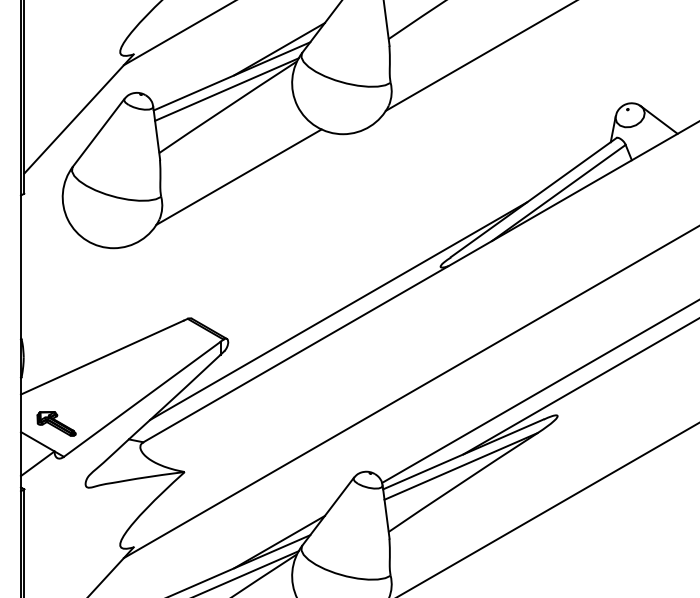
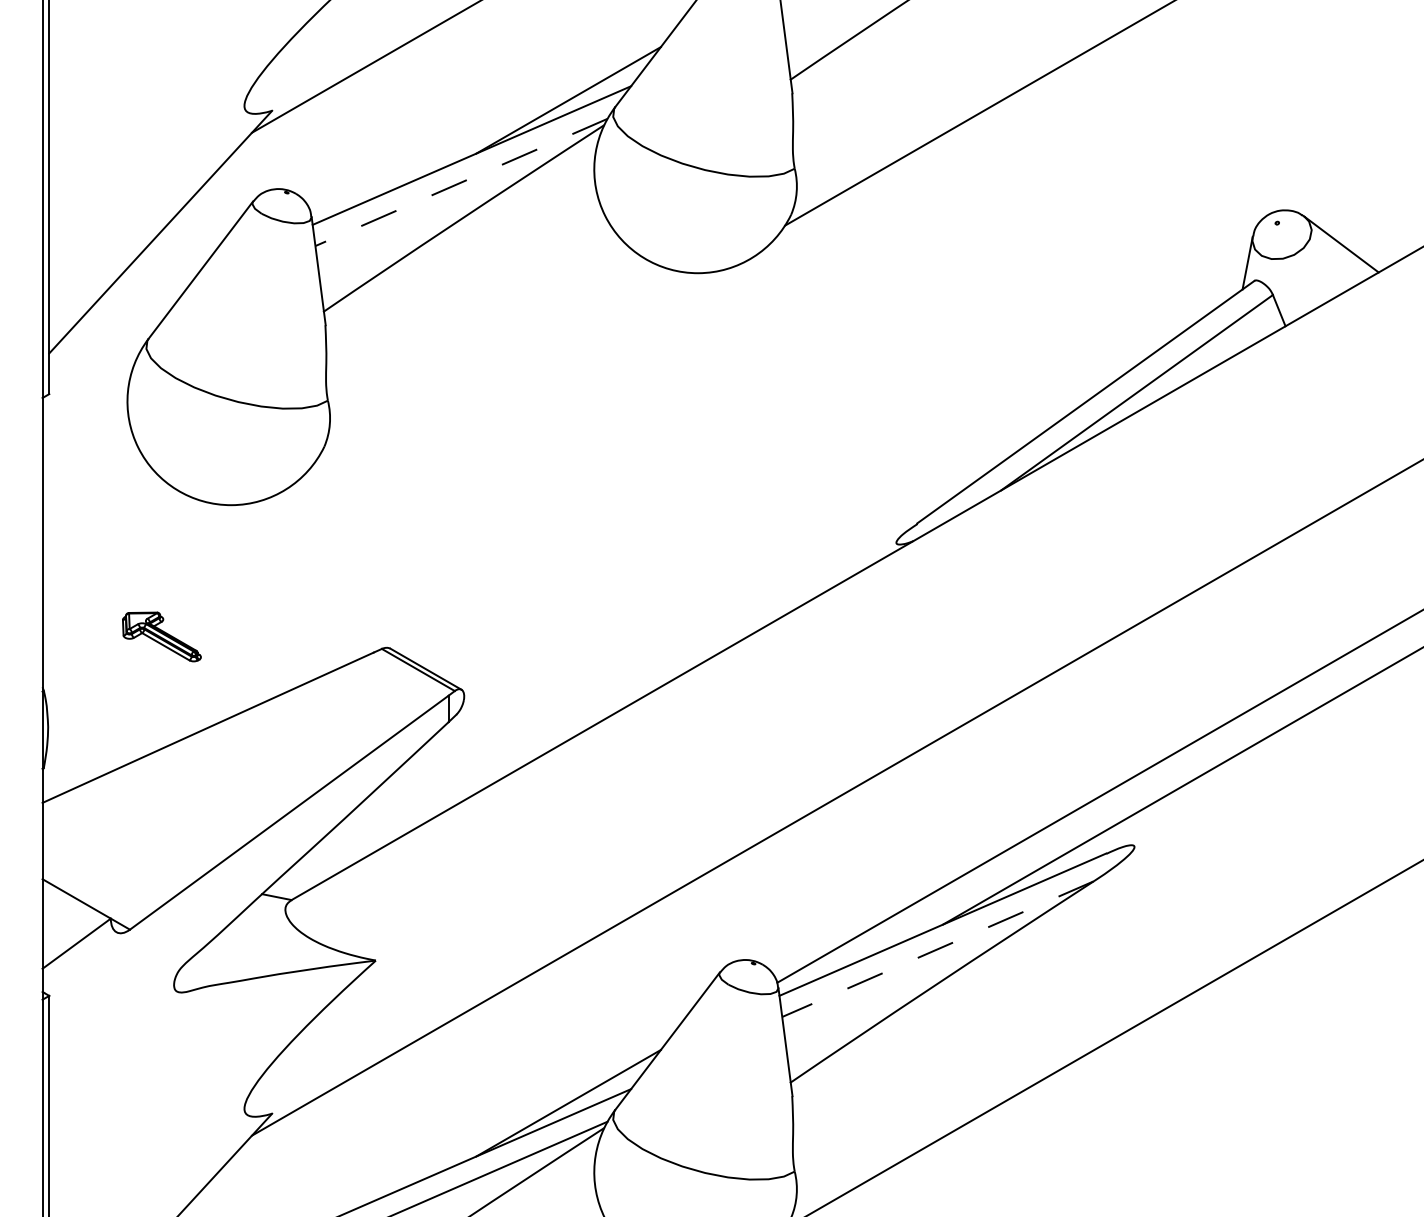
line: (226, 89) -> (460, 182), solid -> dashed
line: (238, 176) -> (485, 359), removed
line: (338, 310) -> (688, 631), removed
part: (56, 423) -> (161, 635), moved
line: (460, 466) -> (936, 949), solid -> dashed

